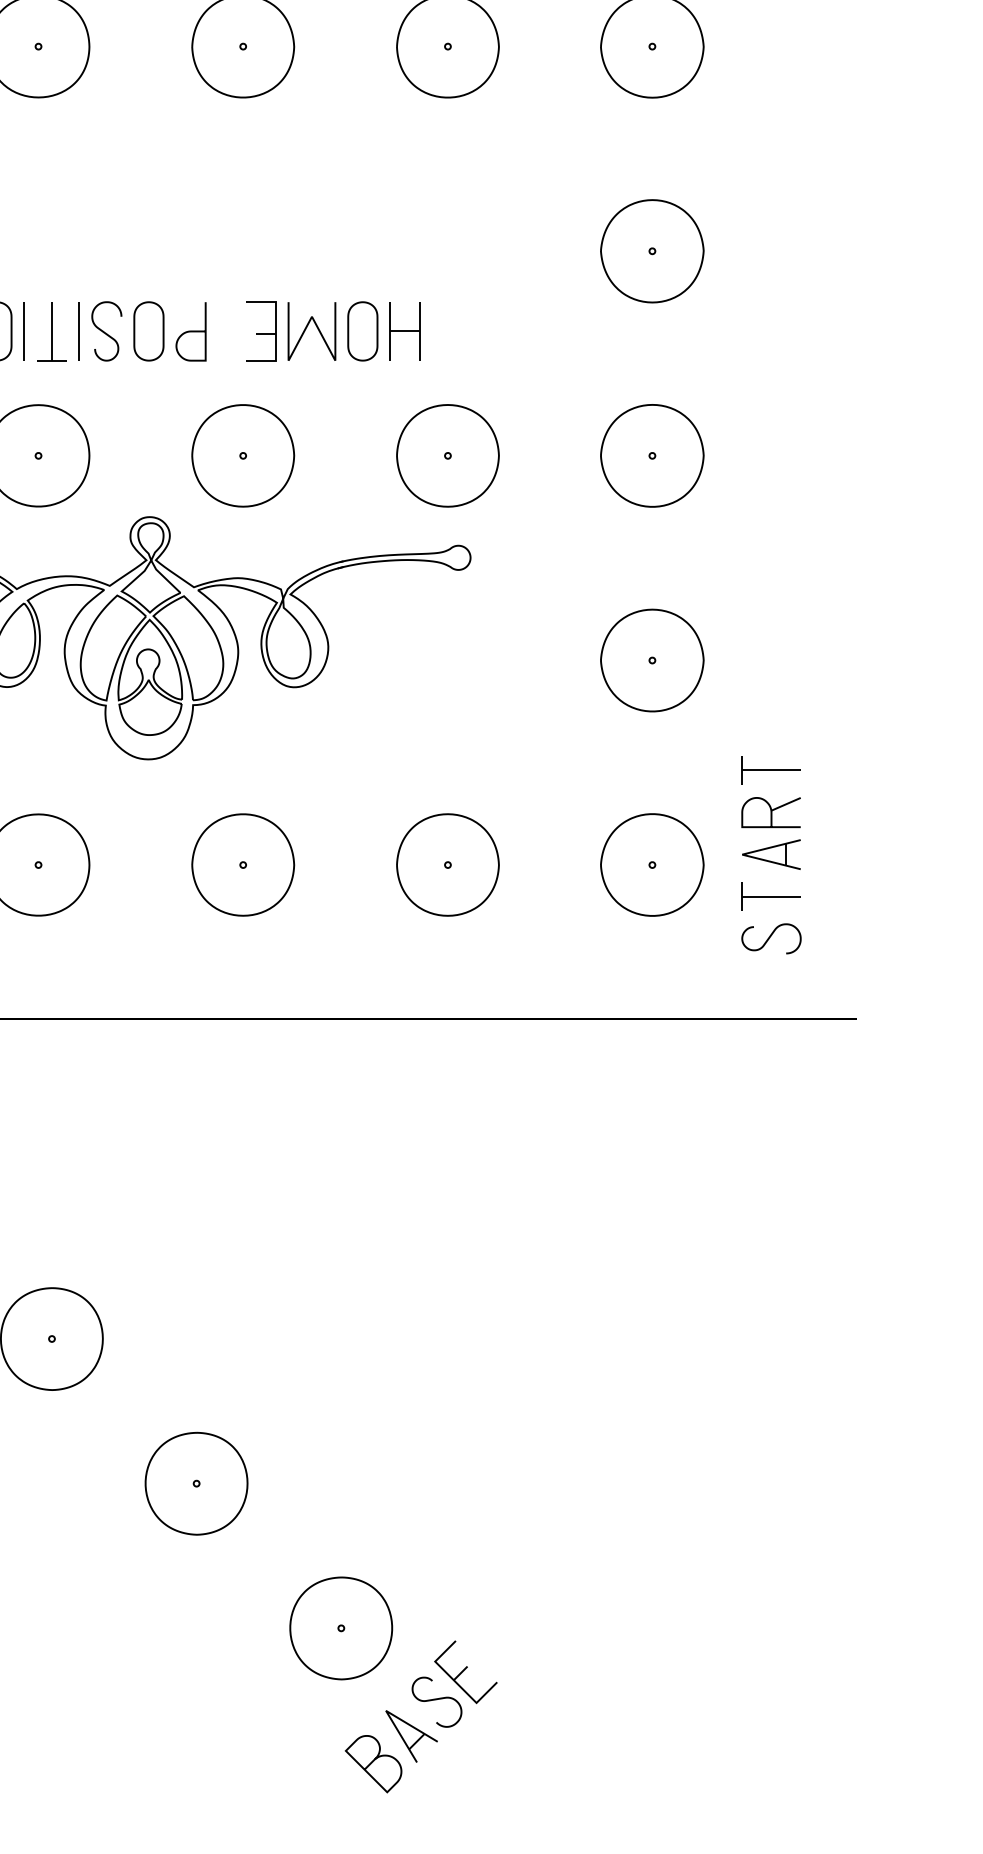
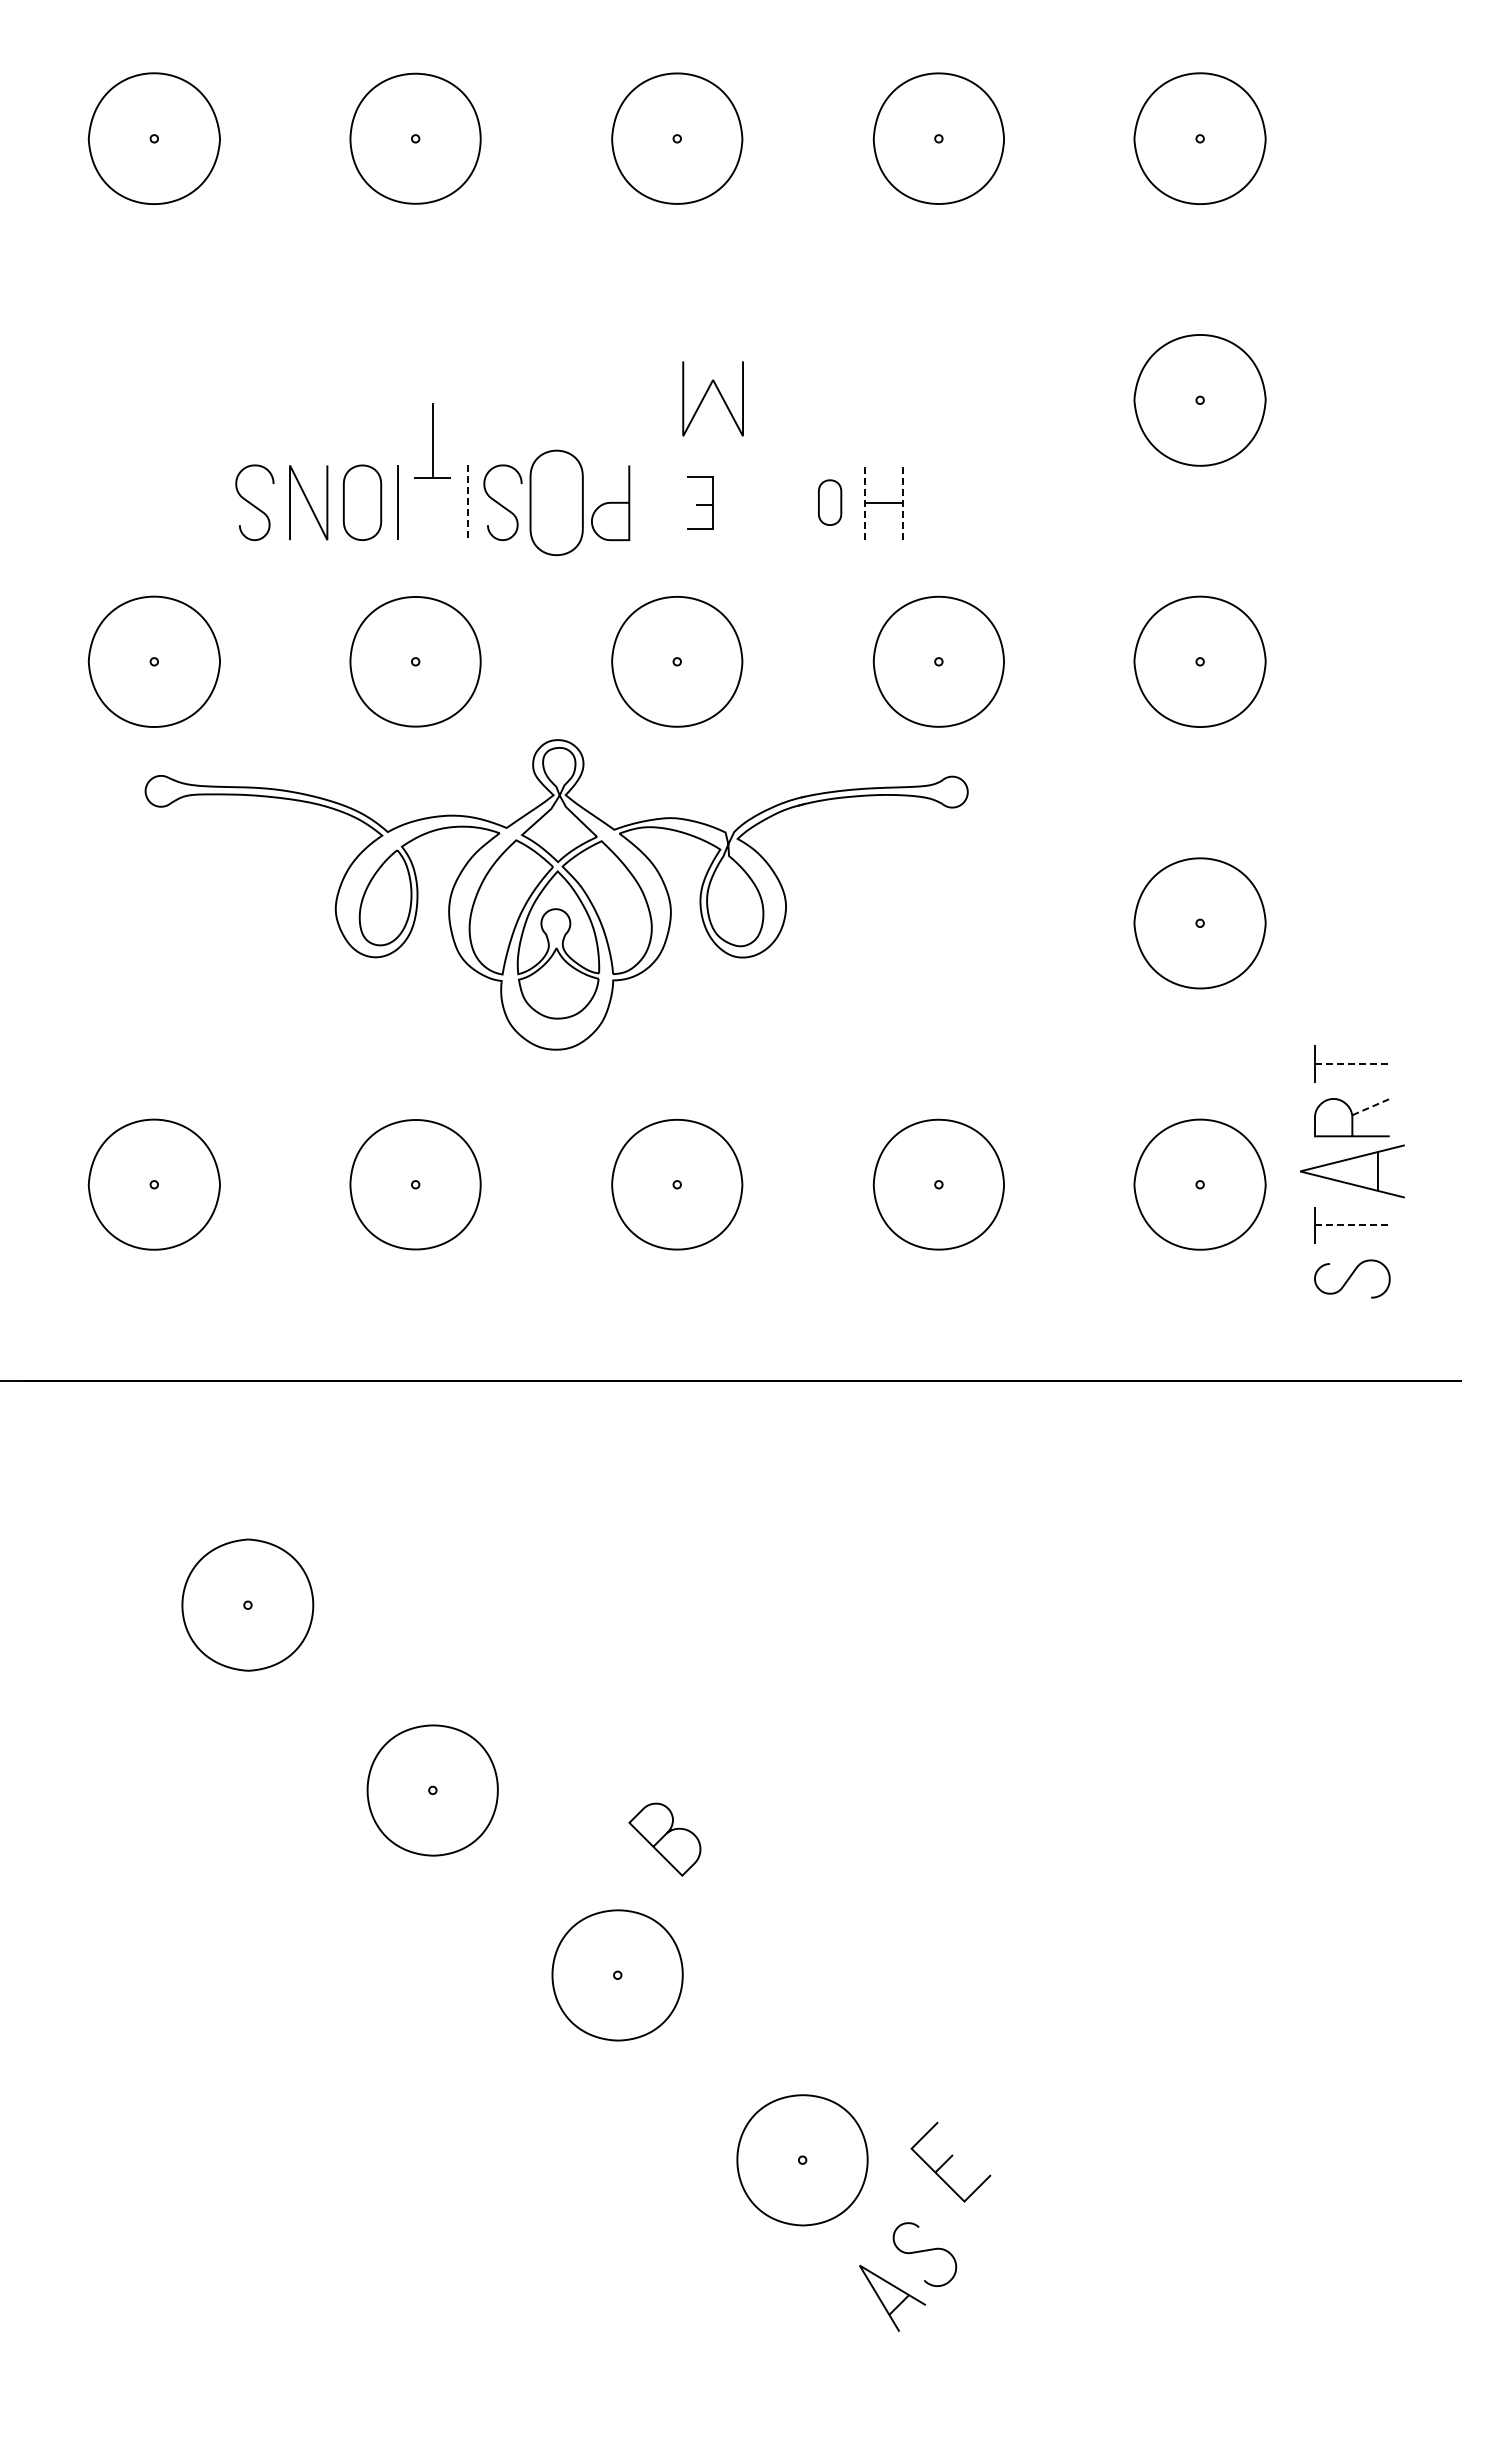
line: (306, 328) -> (706, 394), moved
part: (51, 331) -> (432, 440), moved
line: (79, 331) -> (467, 503), solid -> dashed
part: (148, 331) -> (556, 502), size x1.4
part: (261, 331) -> (700, 502), size x0.7
part: (362, 331) -> (829, 502), size x0.6
line: (390, 331) -> (865, 502), solid -> dashed
line: (419, 331) -> (902, 502), solid -> dashed
line: (771, 770) -> (1352, 1063), solid -> dashed
line: (786, 803) -> (1371, 1106), solid -> dashed
part: (770, 854) -> (1351, 1171), size x1.4
line: (771, 896) -> (1352, 1225), solid -> dashed
part: (465, 1671) -> (950, 2161), moved
curve: (372, 1763) -> (663, 1838), moved

